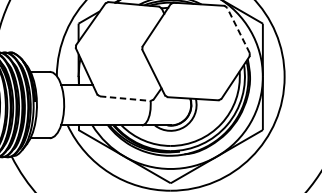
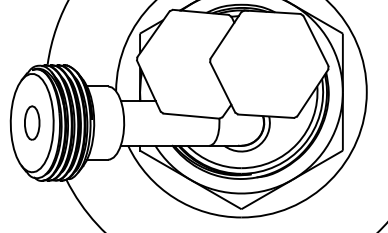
line: (238, 30) -> (315, 41), dashed -> solid
line: (125, 98) -> (191, 116), dashed -> solid

